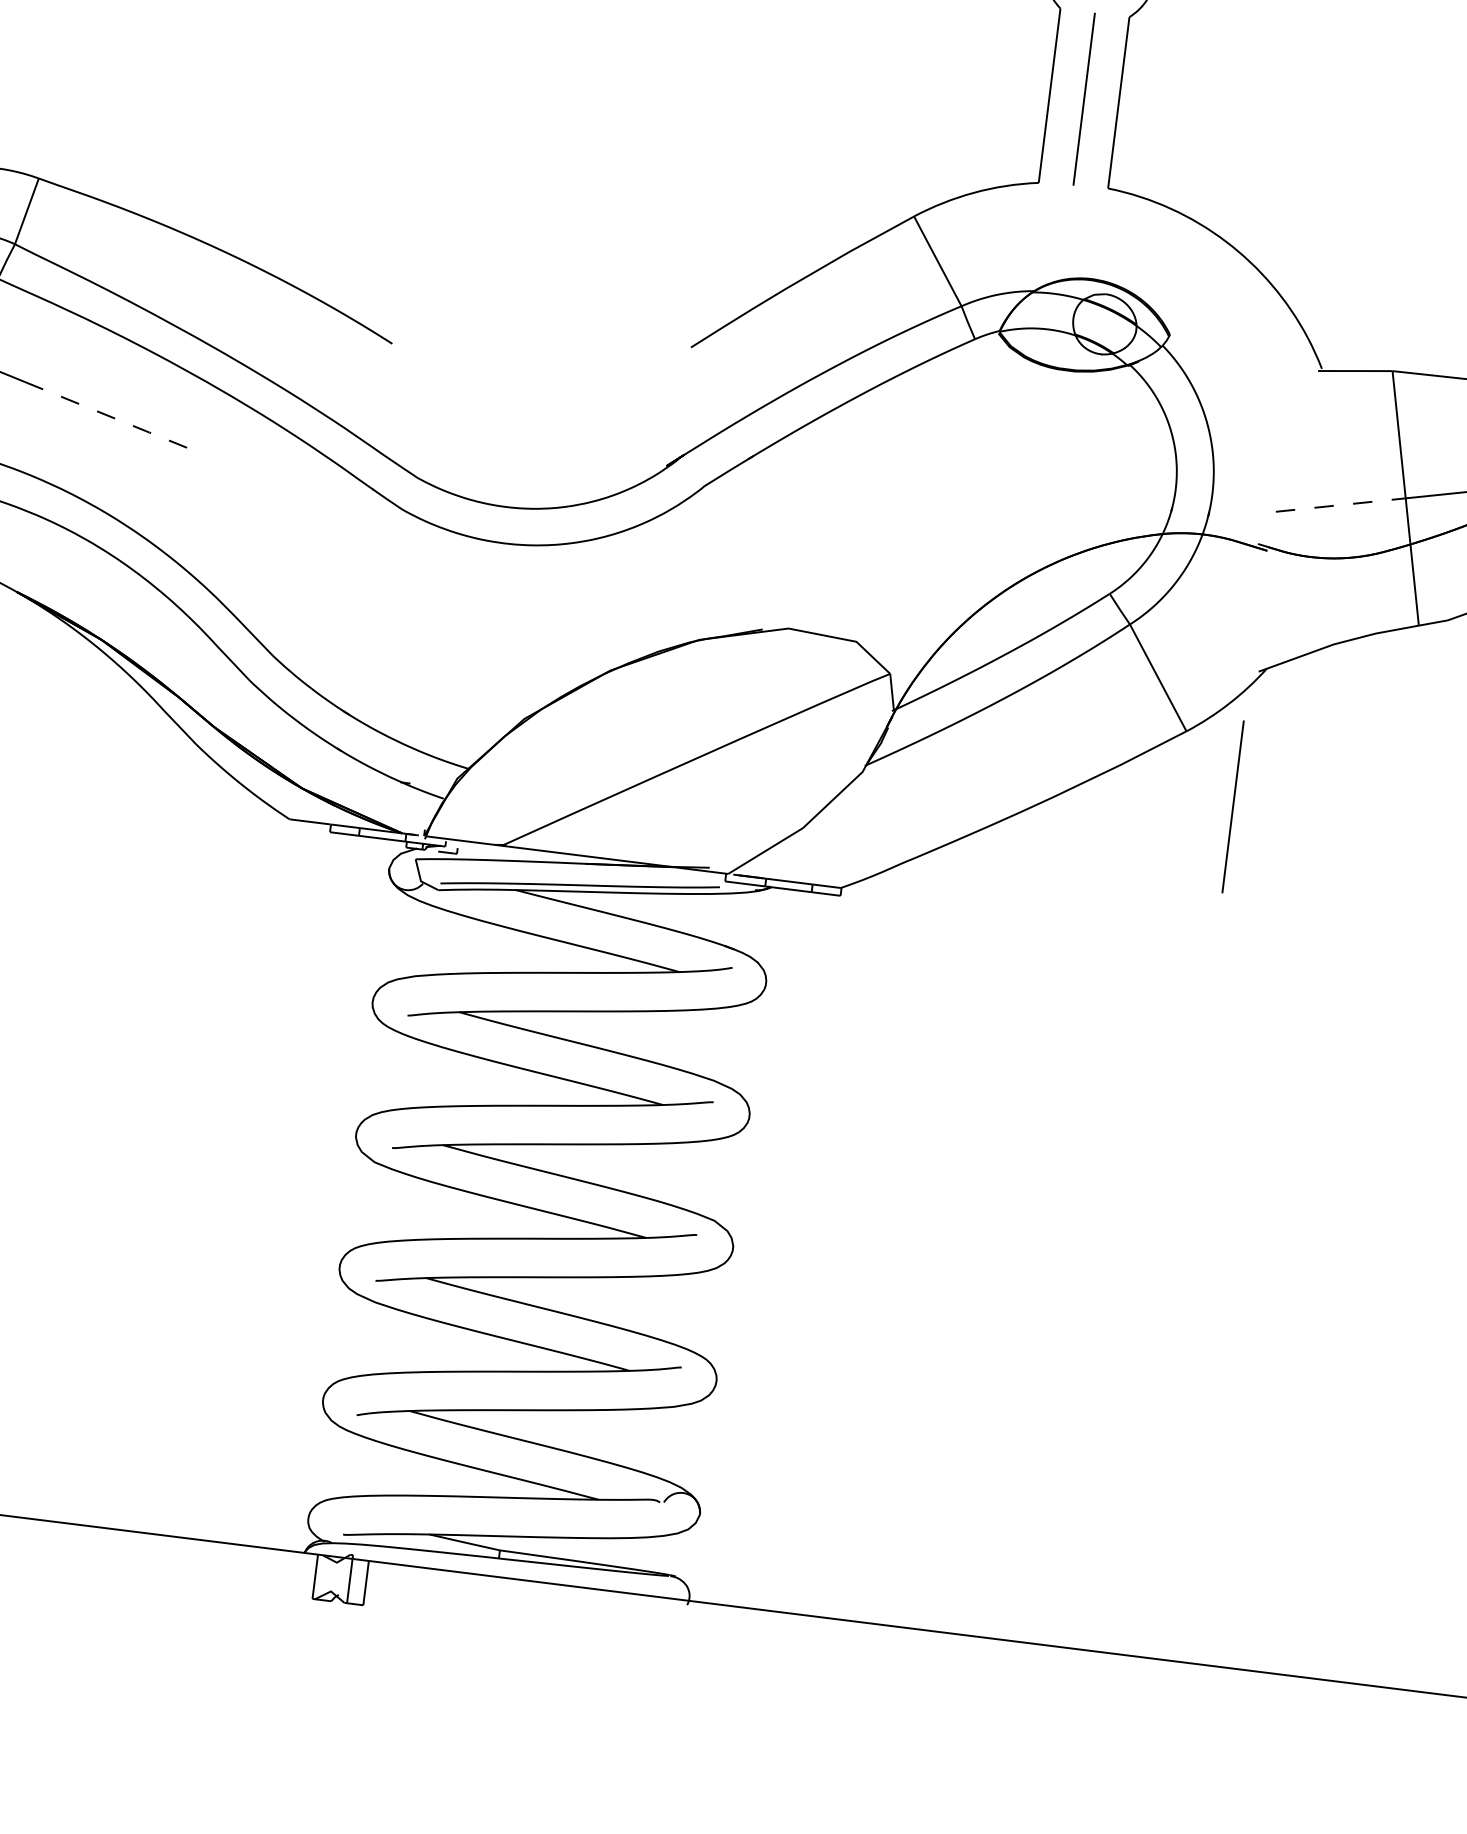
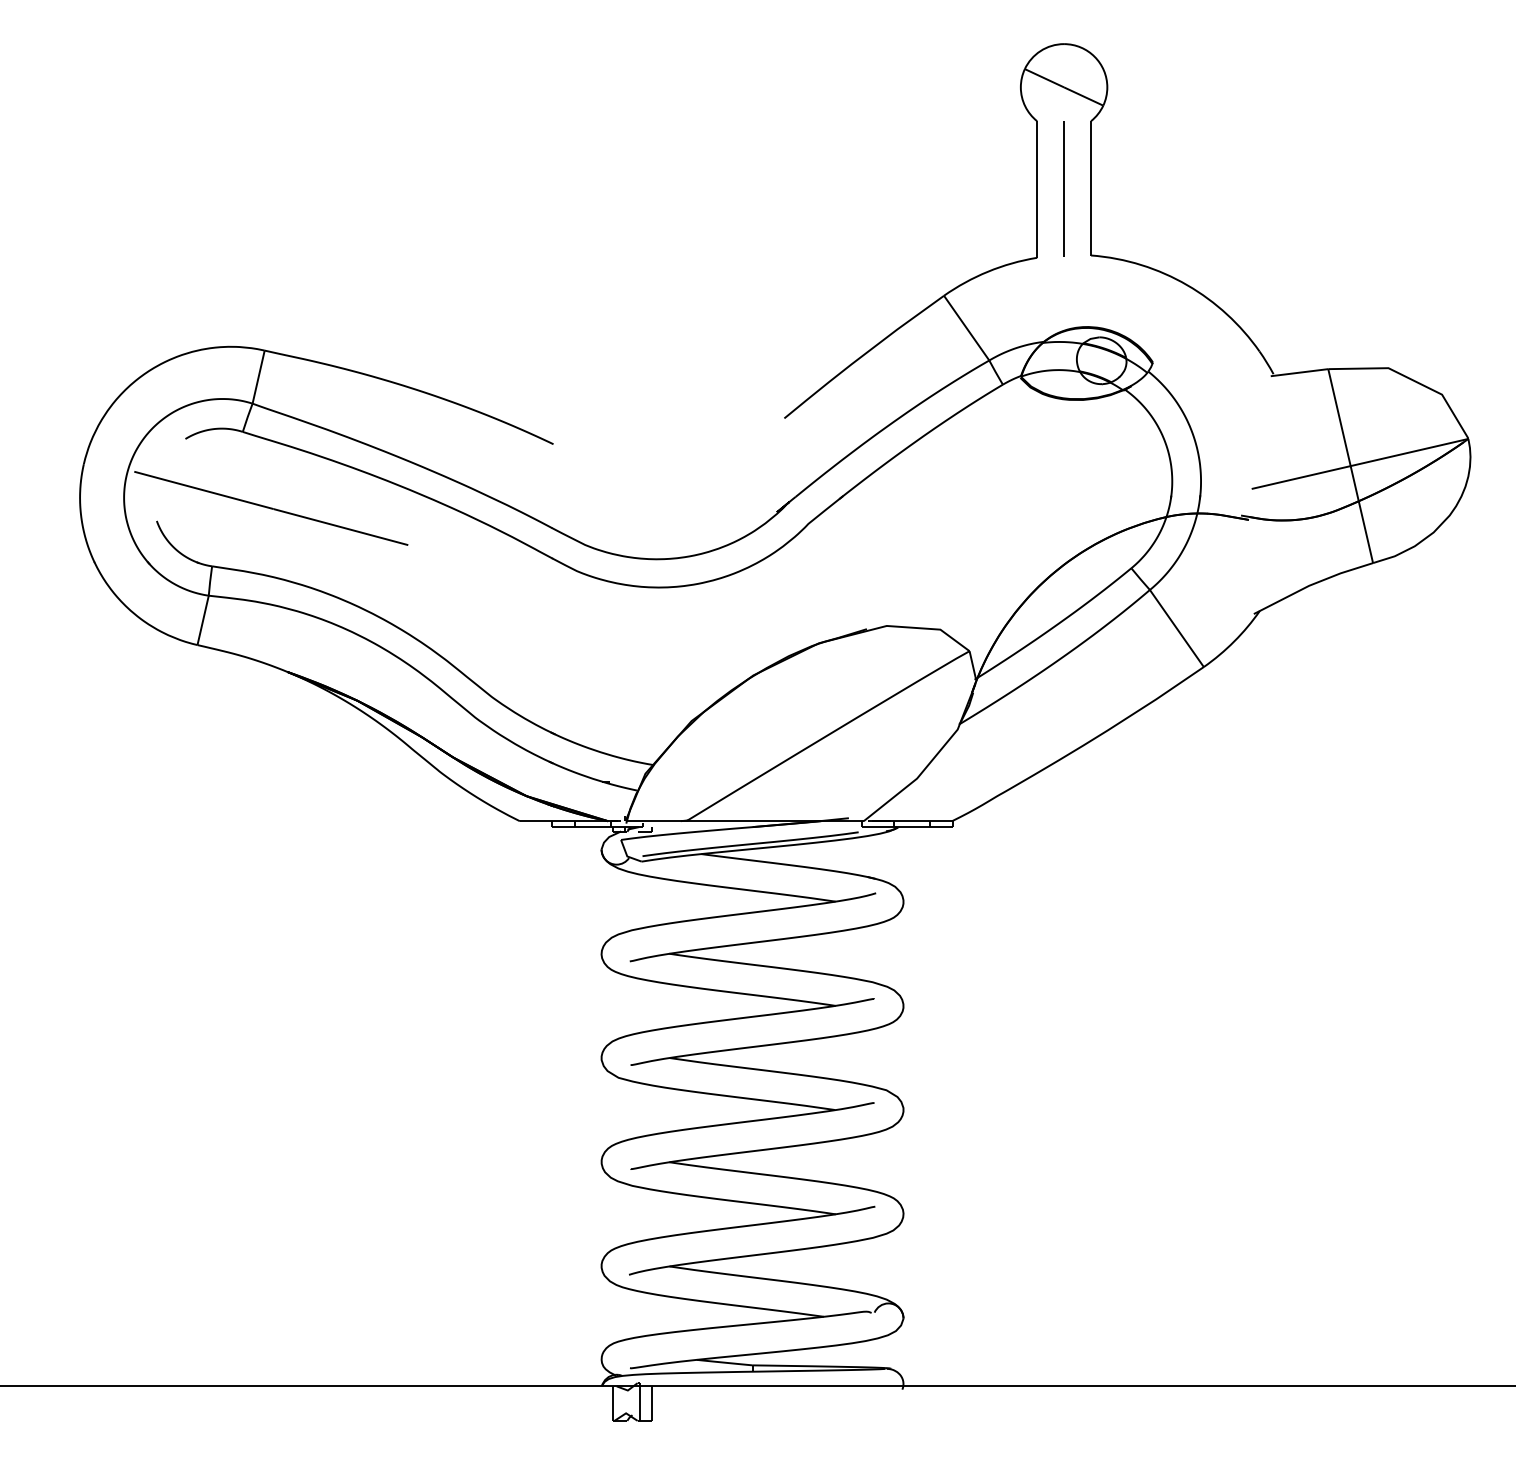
line: (108, 416) -> (341, 527), dashed -> solid
line: (1341, 505) -> (1301, 477), dashed -> solid
line: (1232, 806) -> (1246, 720), removed

